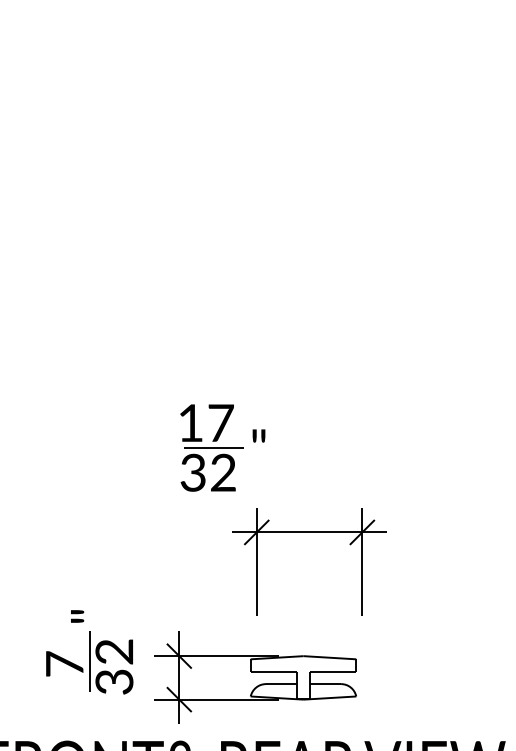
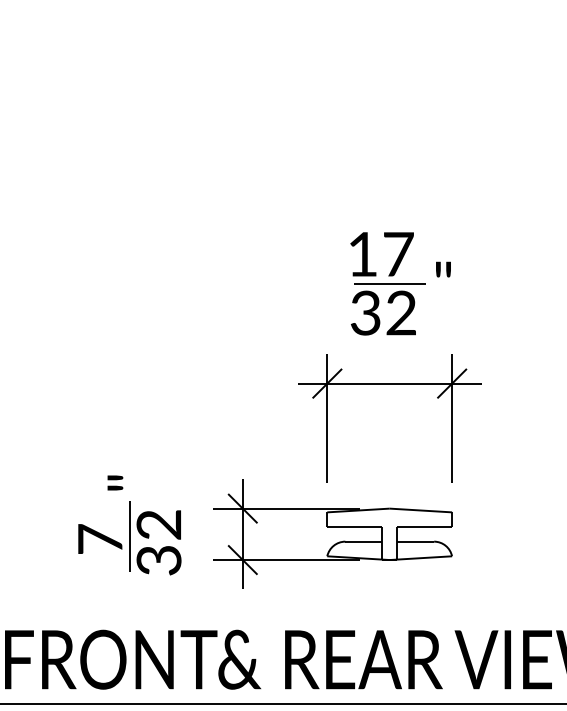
part: (222, 447) -> (400, 283), moved
part: (255, 677) -> (332, 533), moved

